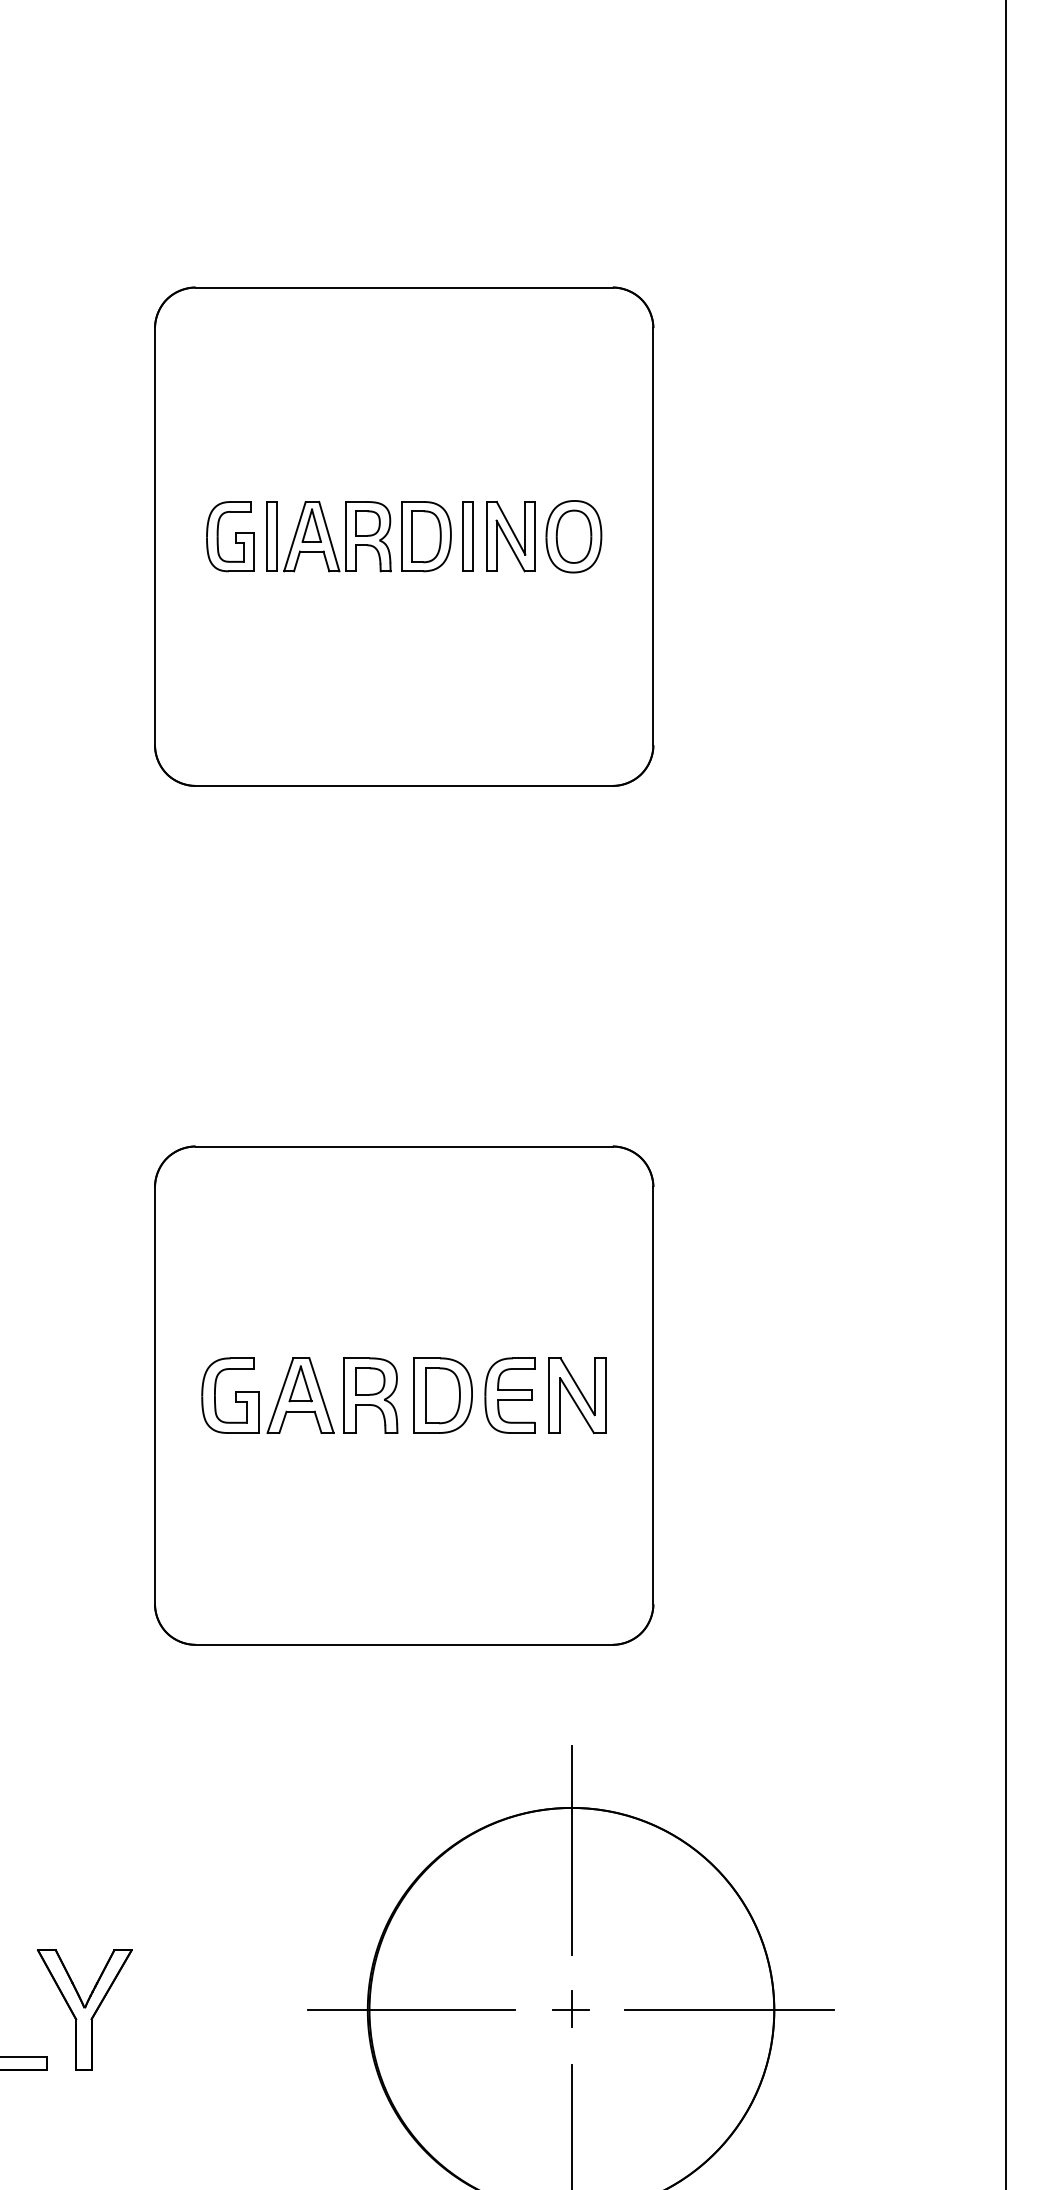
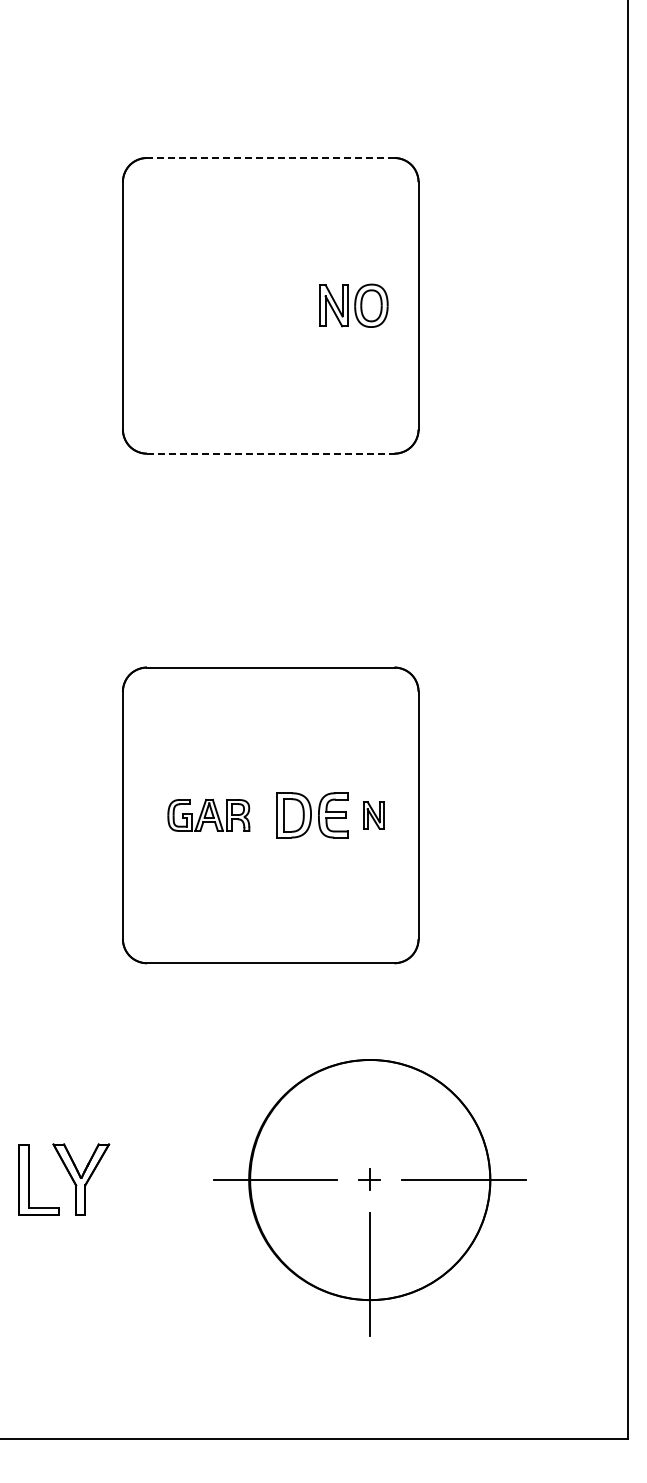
line: (403, 288) -> (270, 158), solid -> dashed
part: (338, 536) -> (231, 305), removed
line: (403, 785) -> (270, 453), solid -> dashed
part: (299, 1395) -> (208, 815), size x0.7
part: (577, 1395) -> (373, 815), size x0.6
line: (572, 1850) -> (370, 1085), removed

